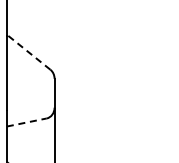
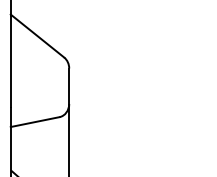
line: (28, 52) -> (37, 36), dashed -> solid
line: (27, 122) -> (36, 122), dashed -> solid

